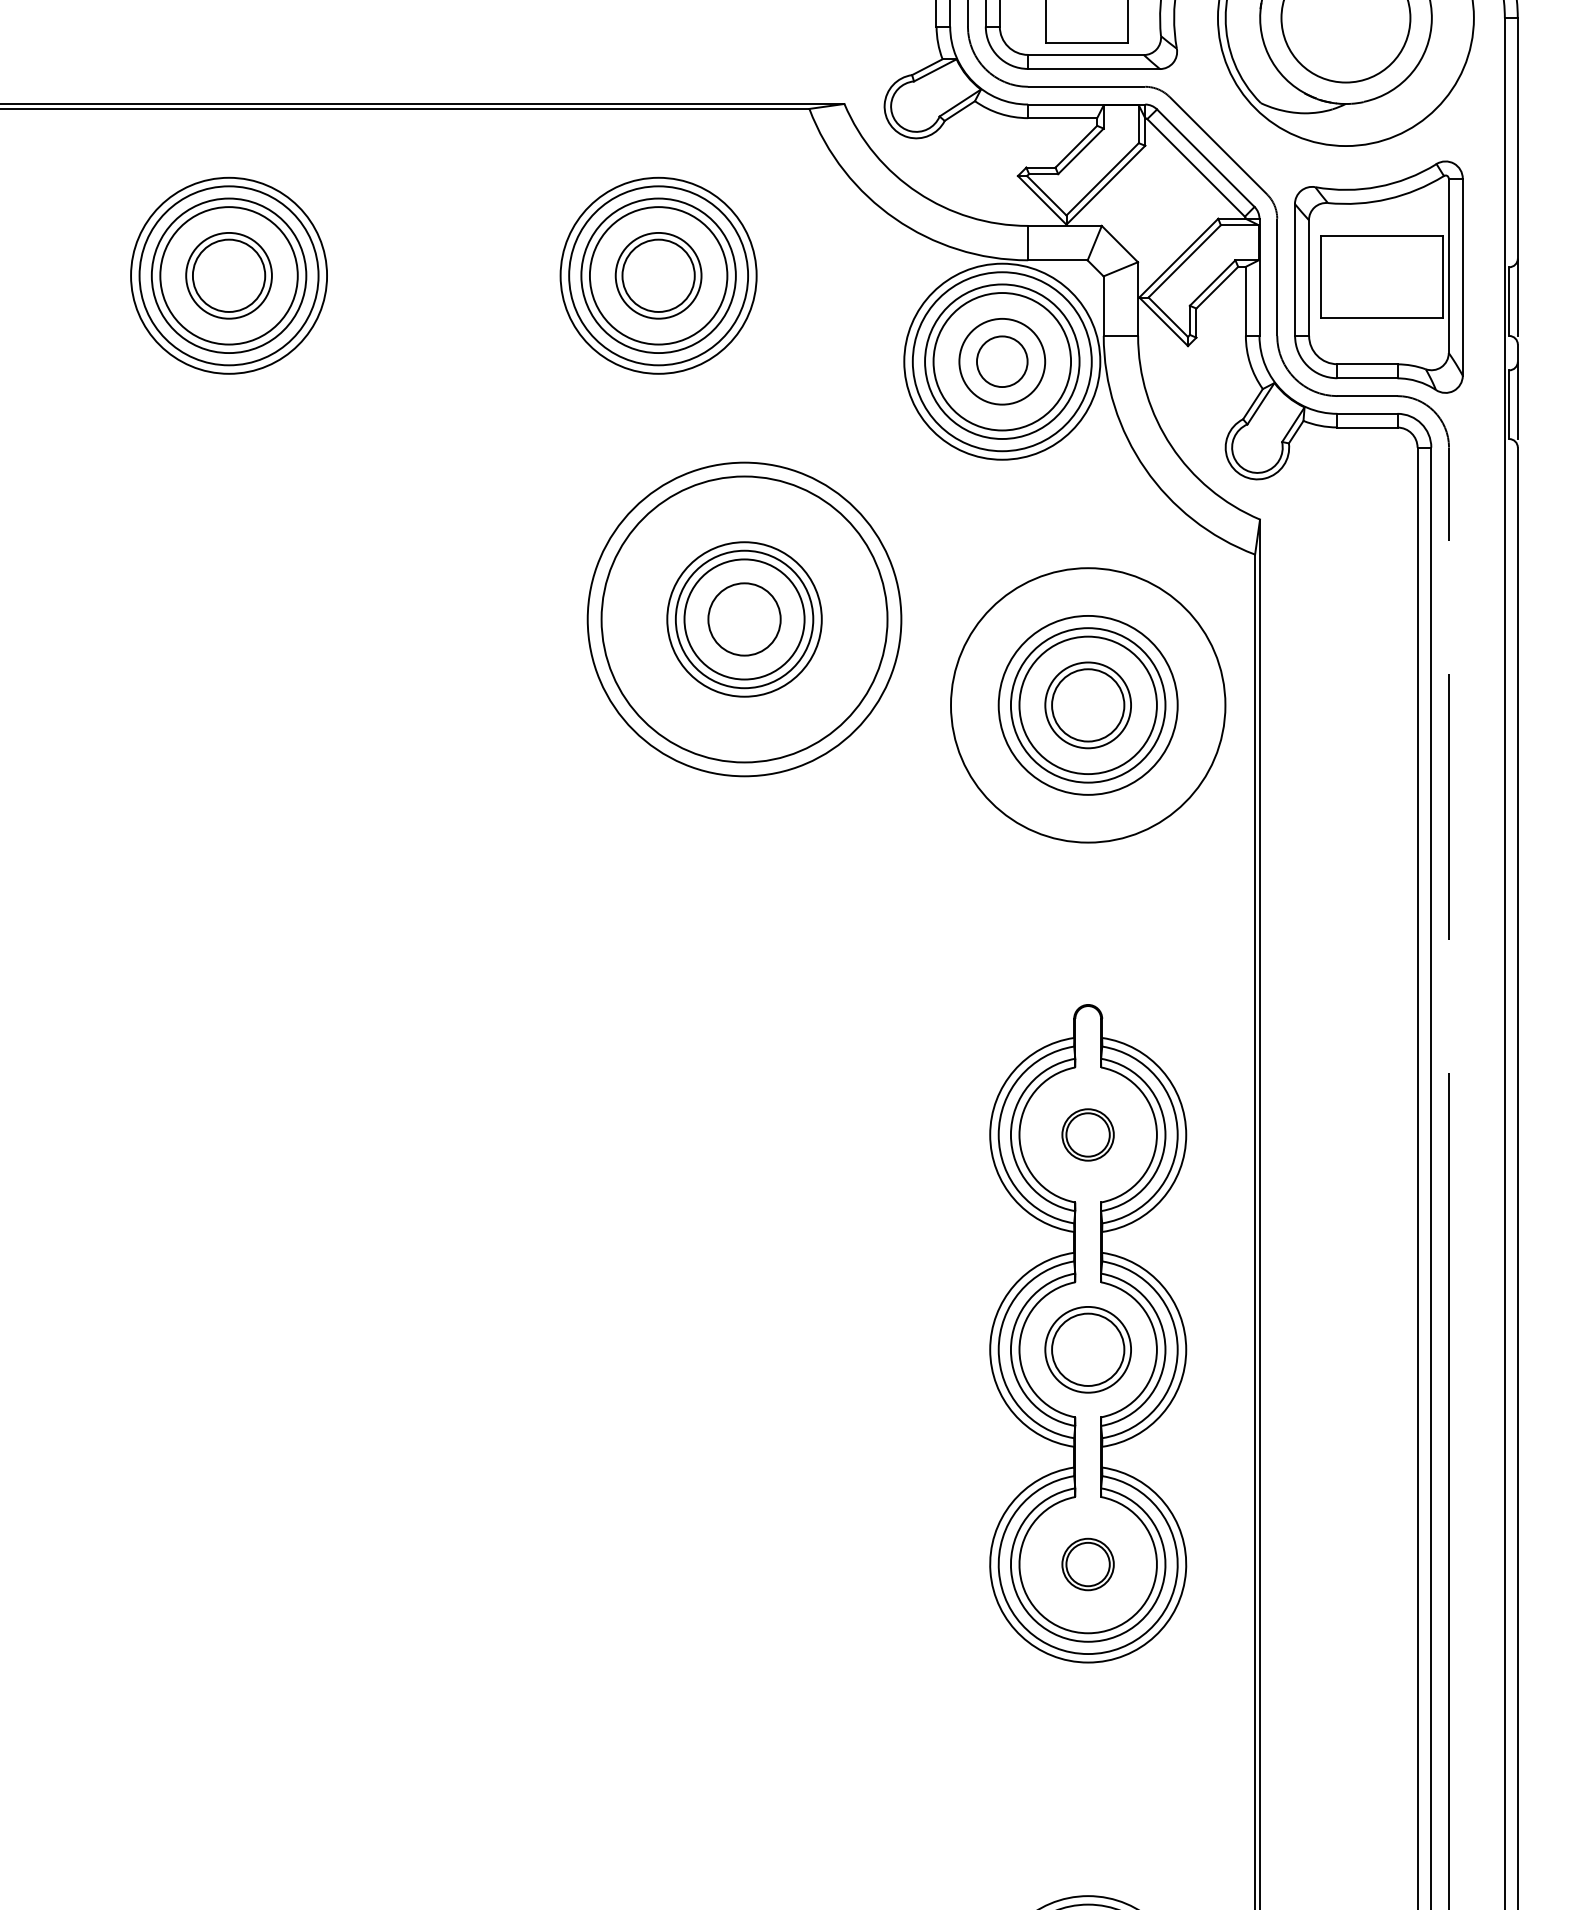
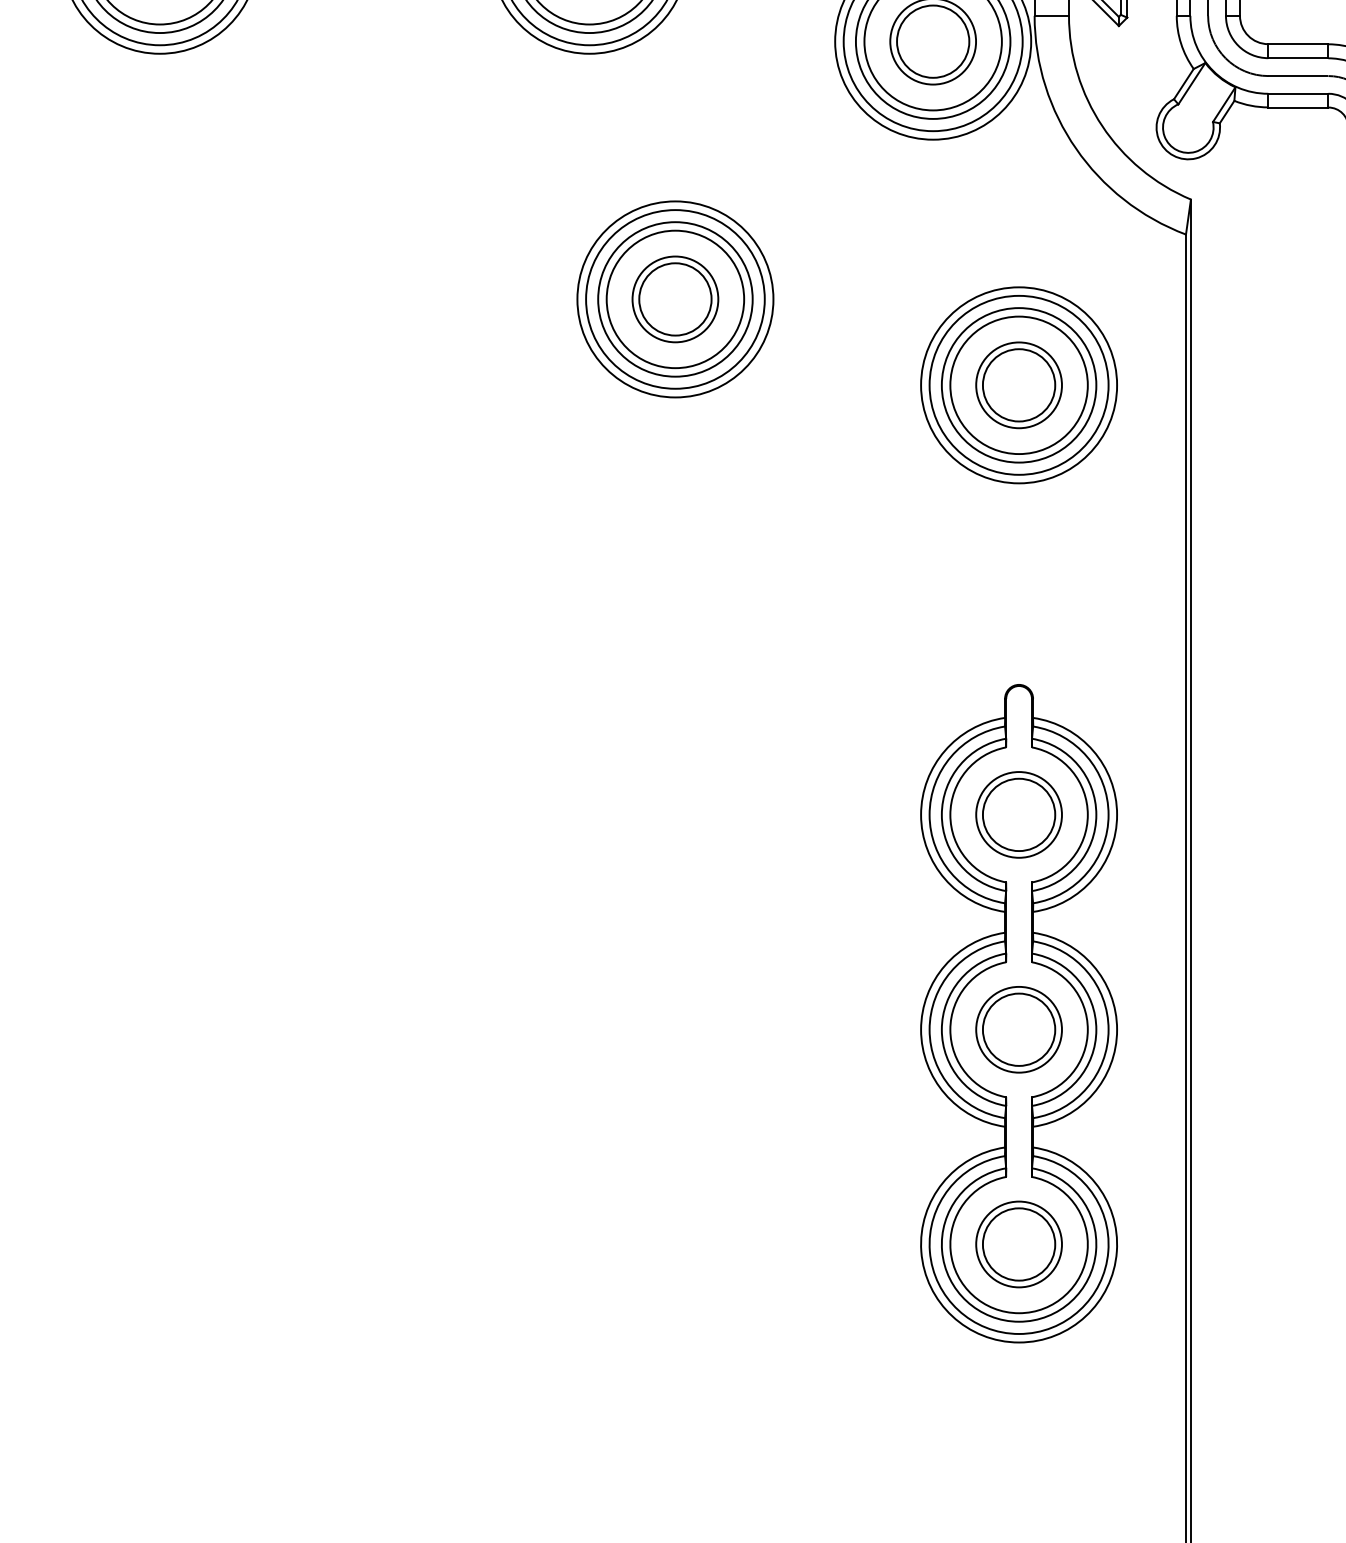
circle: (1002, 361) -> (933, 41), size x1.43
circle: (744, 619) -> (675, 299), size x0.62
circle: (744, 619) -> (675, 299), size x0.62
circle: (744, 619) -> (675, 299), size x0.71
circle: (1088, 705) -> (1019, 385), size x0.71
part: (1087, 1134) -> (1018, 814), size x1.67
part: (1087, 1564) -> (1018, 1244), size x1.67

